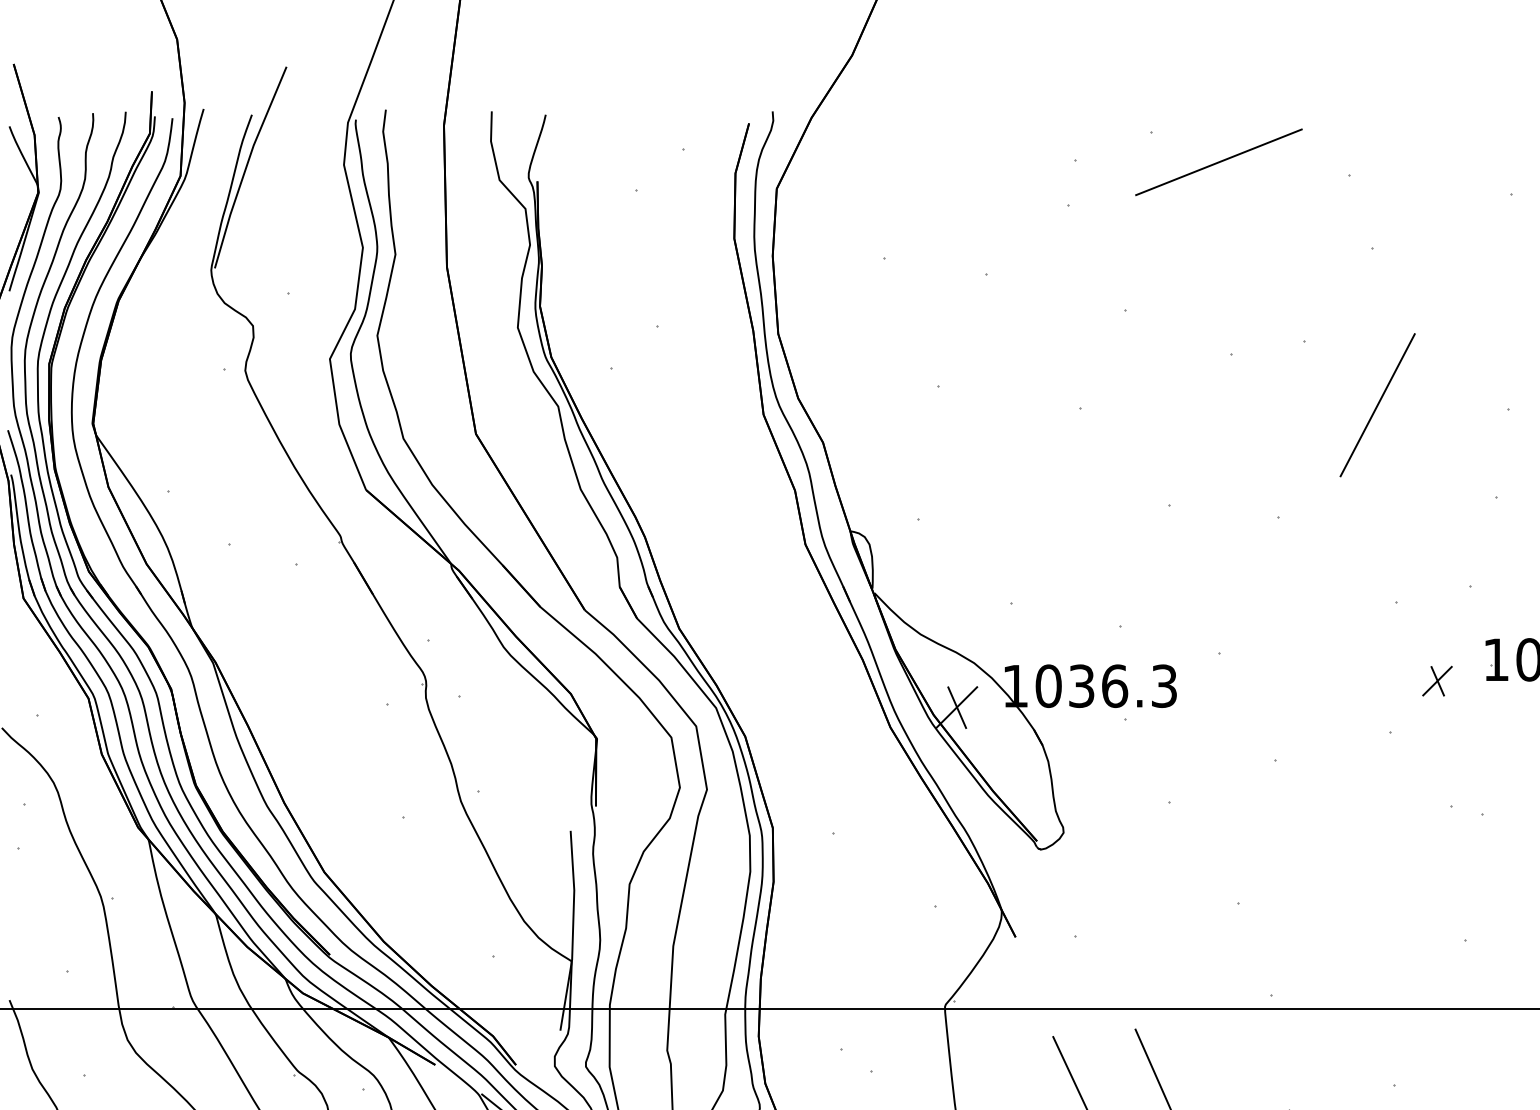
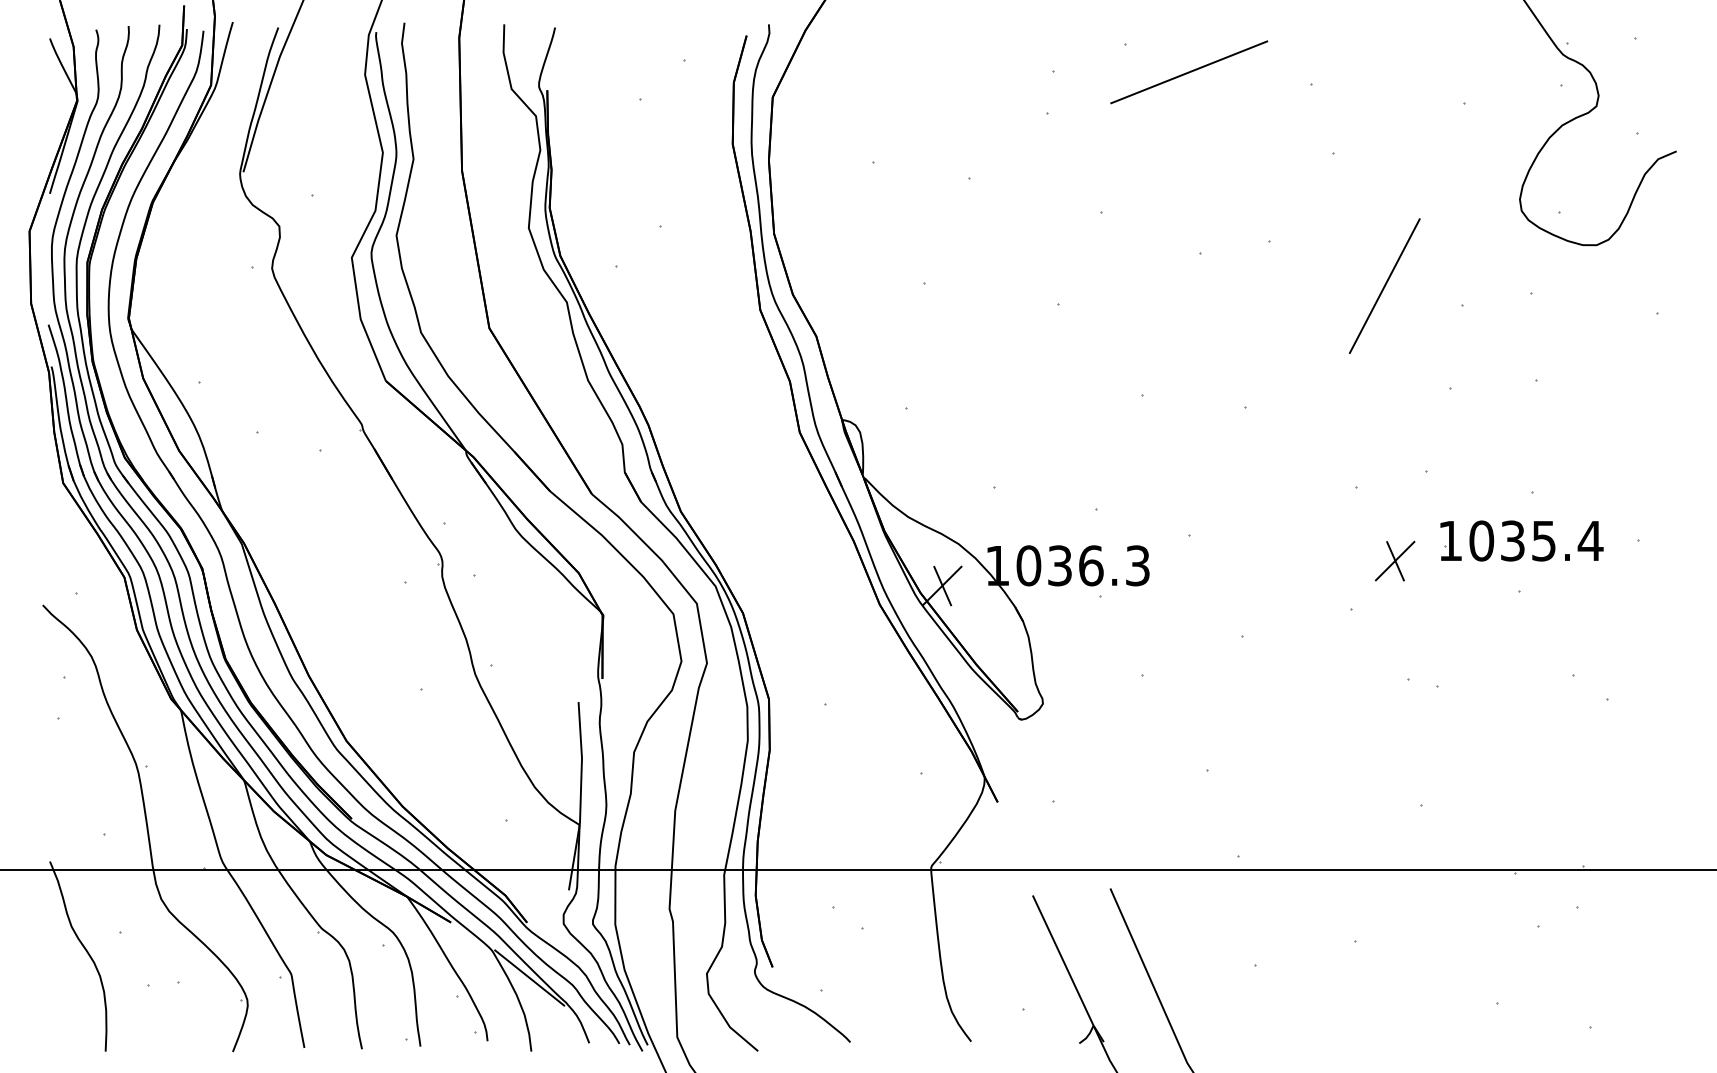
line: (1377, 404) -> (1384, 285), moved
part: (1436, 680) -> (1394, 560), size x1.43

